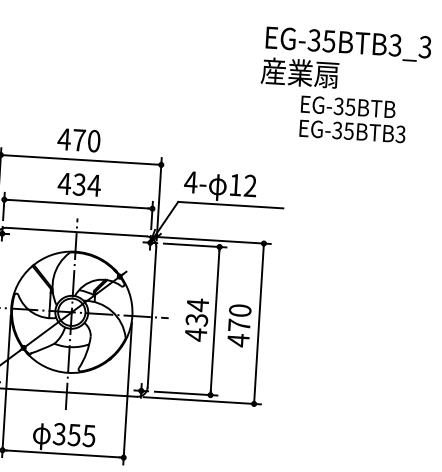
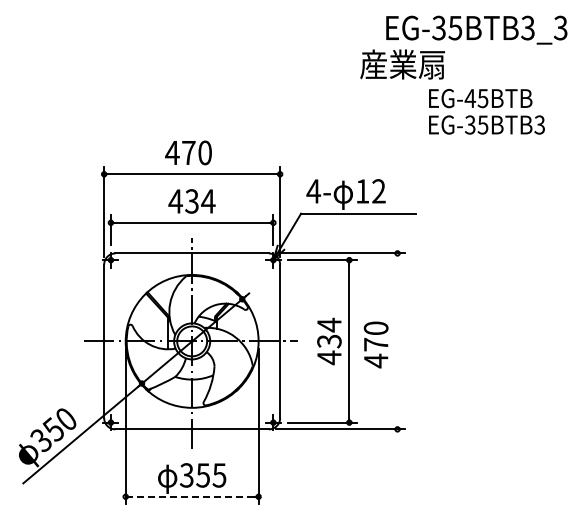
text: (299, 72) -> (402, 64), moved
text: (339, 106) -> (470, 98), EG-35BTB -> EG-45BTB
line: (258, 323) -> (397, 341), removed
line: (63, 453) -> (192, 496), solid -> dashed

